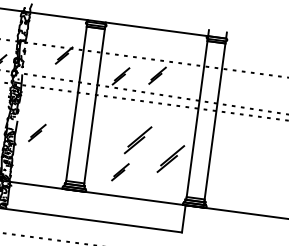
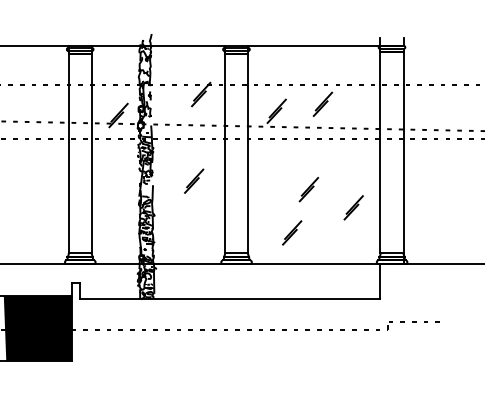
part: (37, 132) -> (194, 180), moved
part: (137, 140) -> (308, 189), size x0.62
part: (170, 158) -> (353, 207), size x0.62

